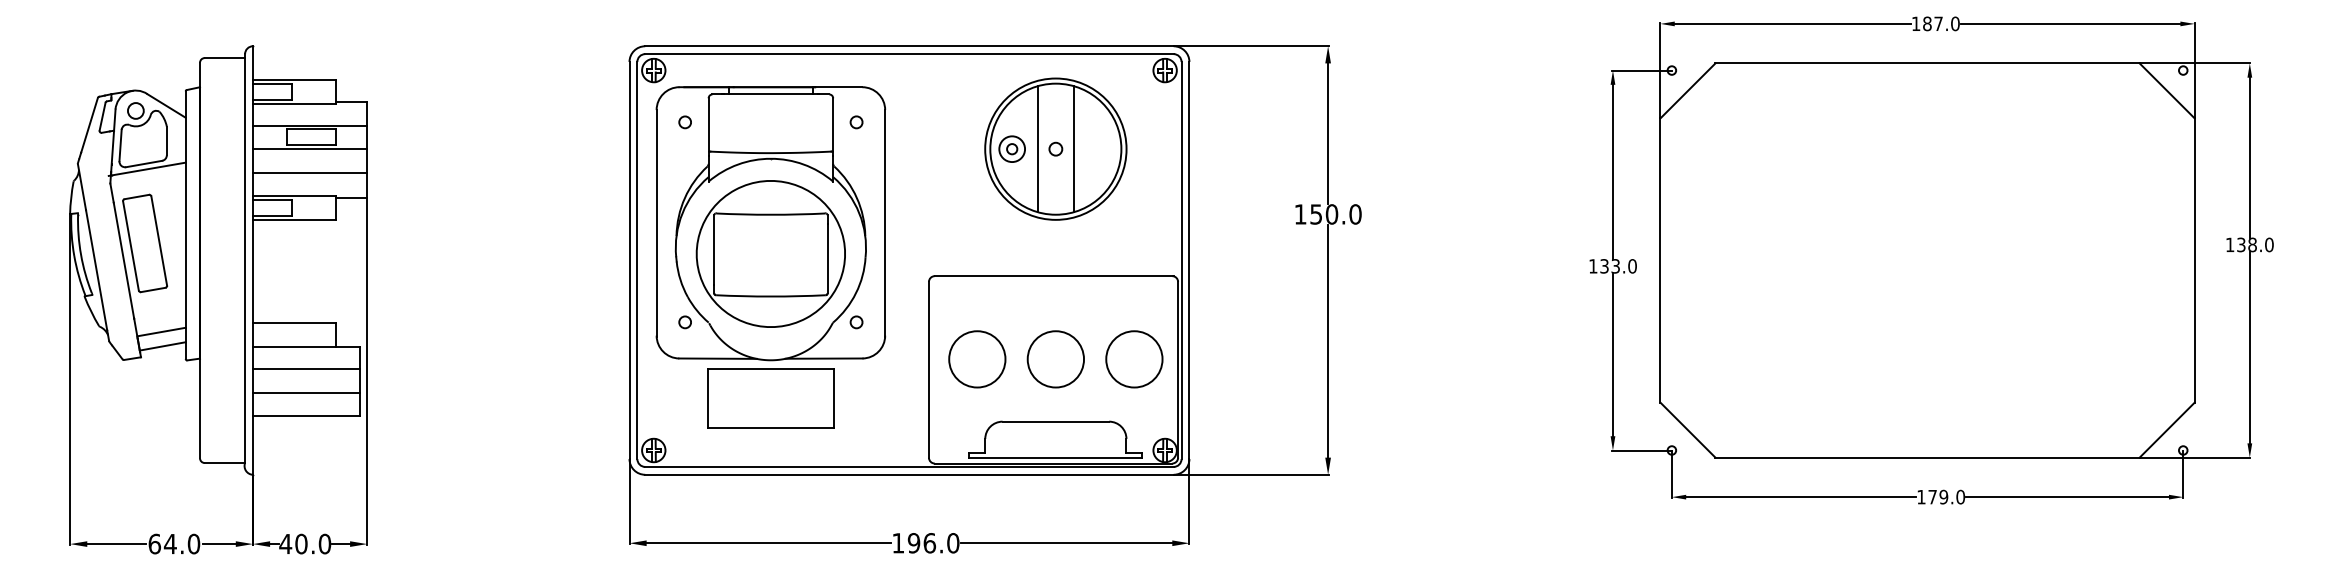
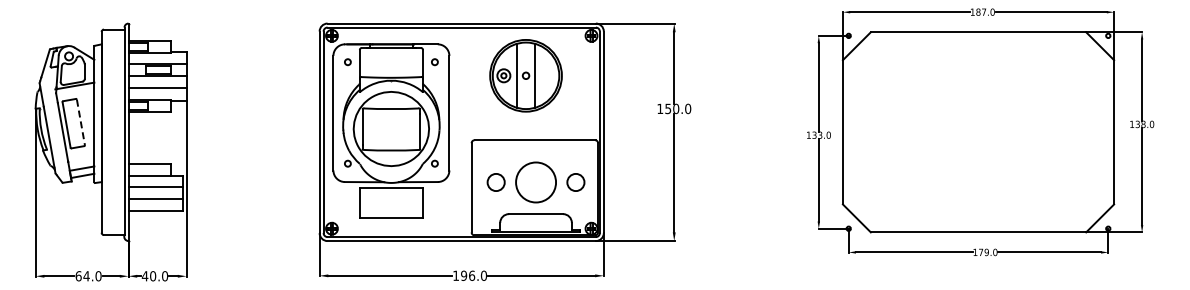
part: (1054, 148) -> (525, 75), moved
line: (158, 241) -> (80, 122), solid -> dashed
circle: (975, 359) -> (495, 182), size x0.6
circle: (1054, 359) -> (535, 182), size x1.4
circle: (1133, 359) -> (575, 182), size x0.6

